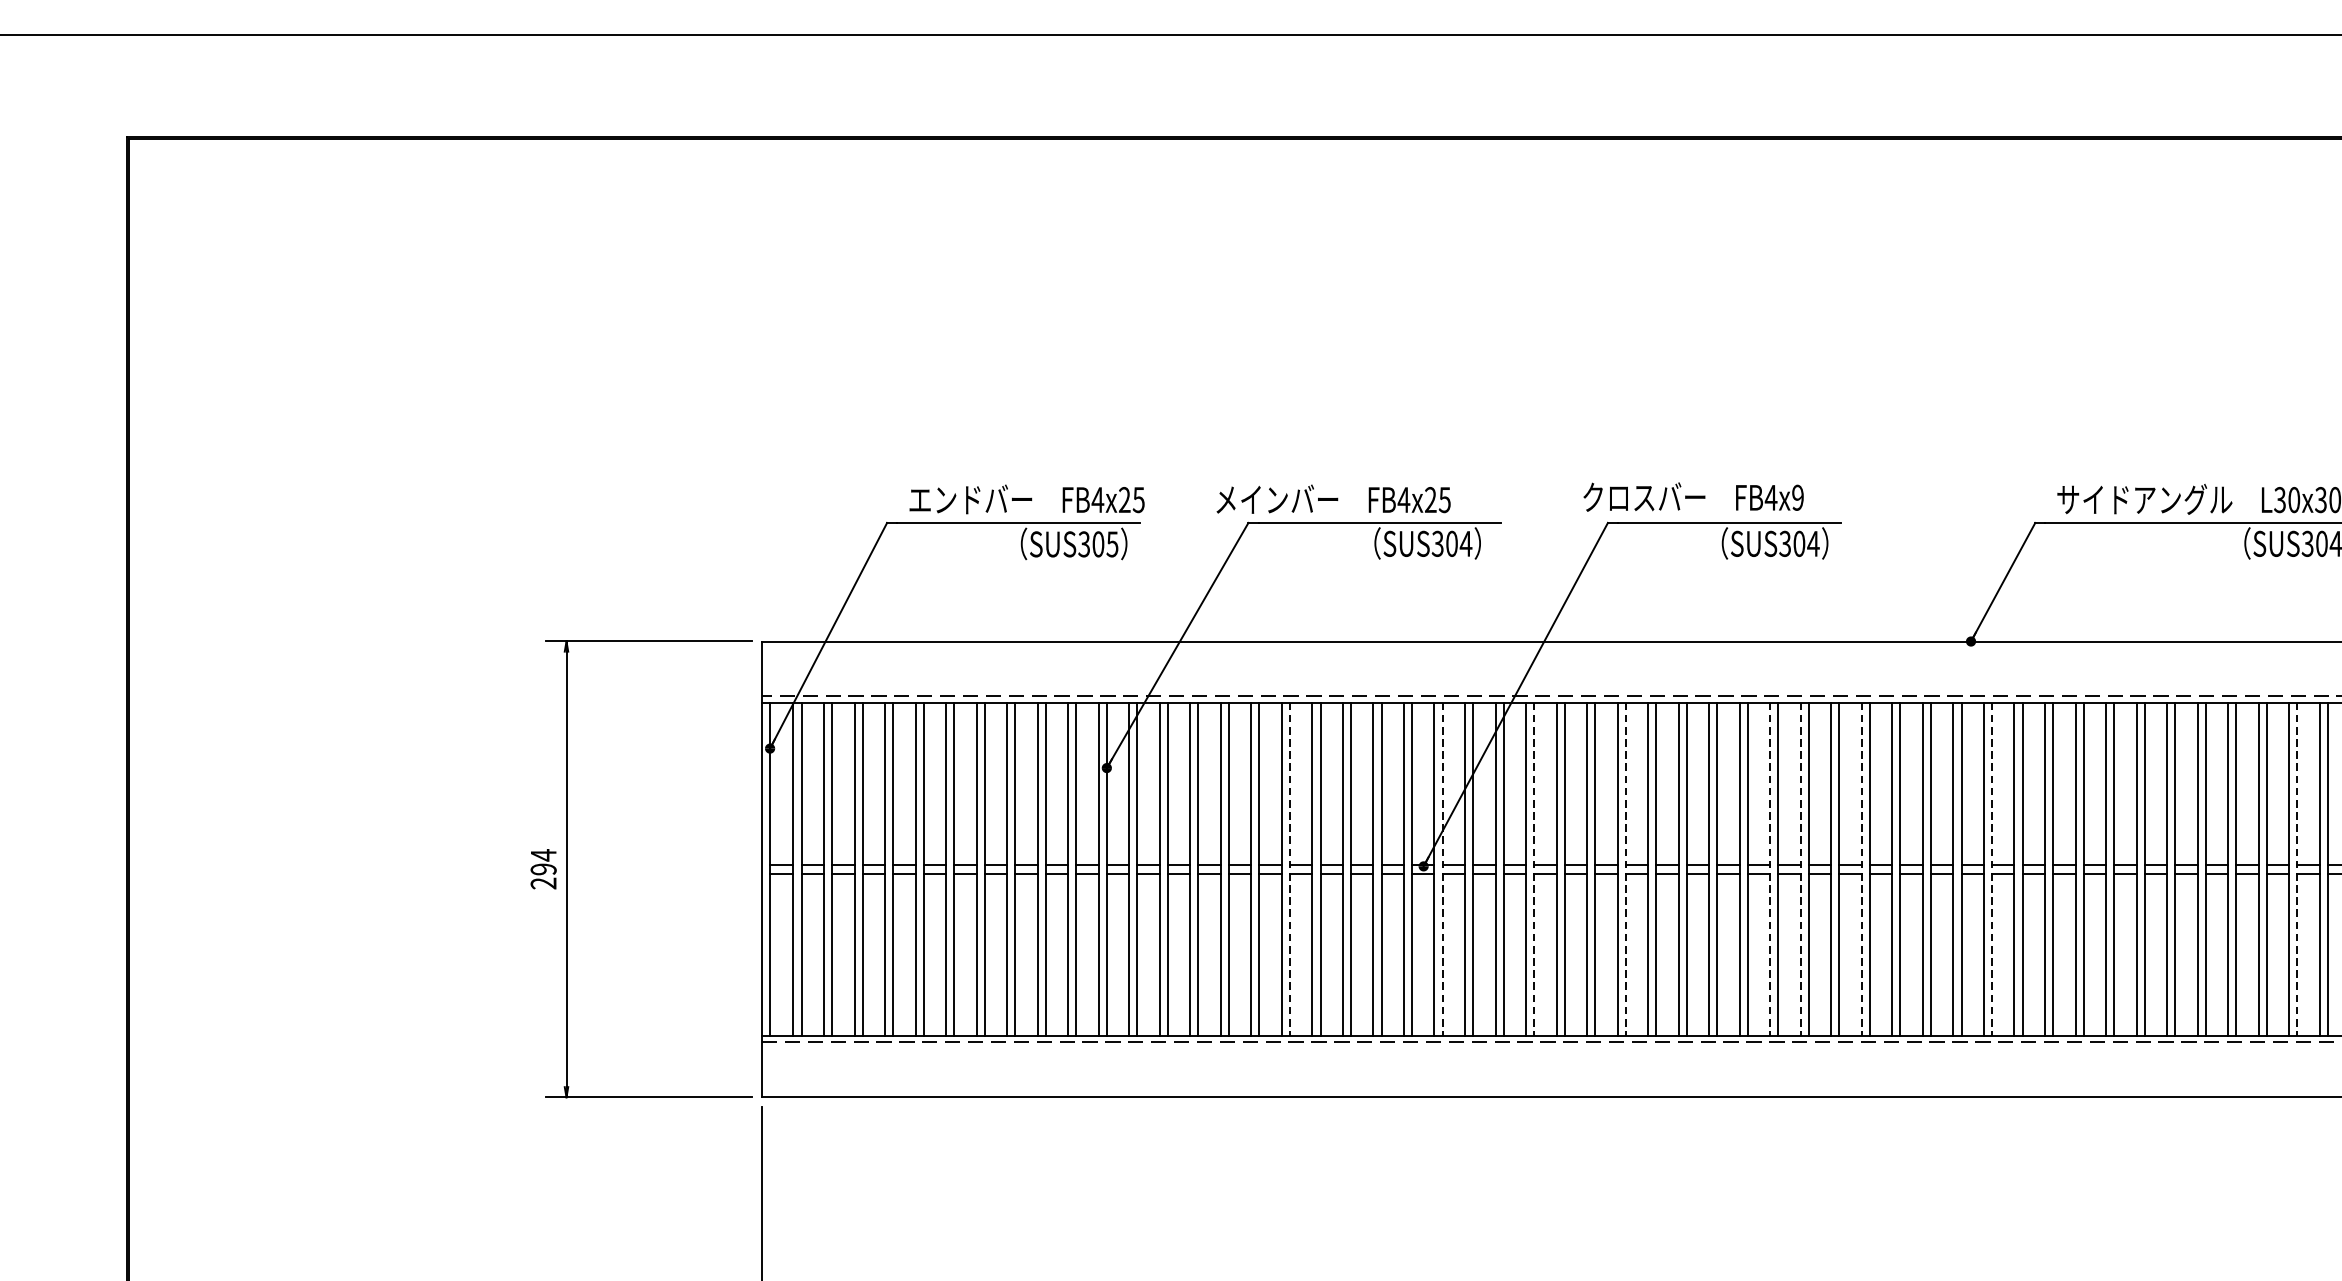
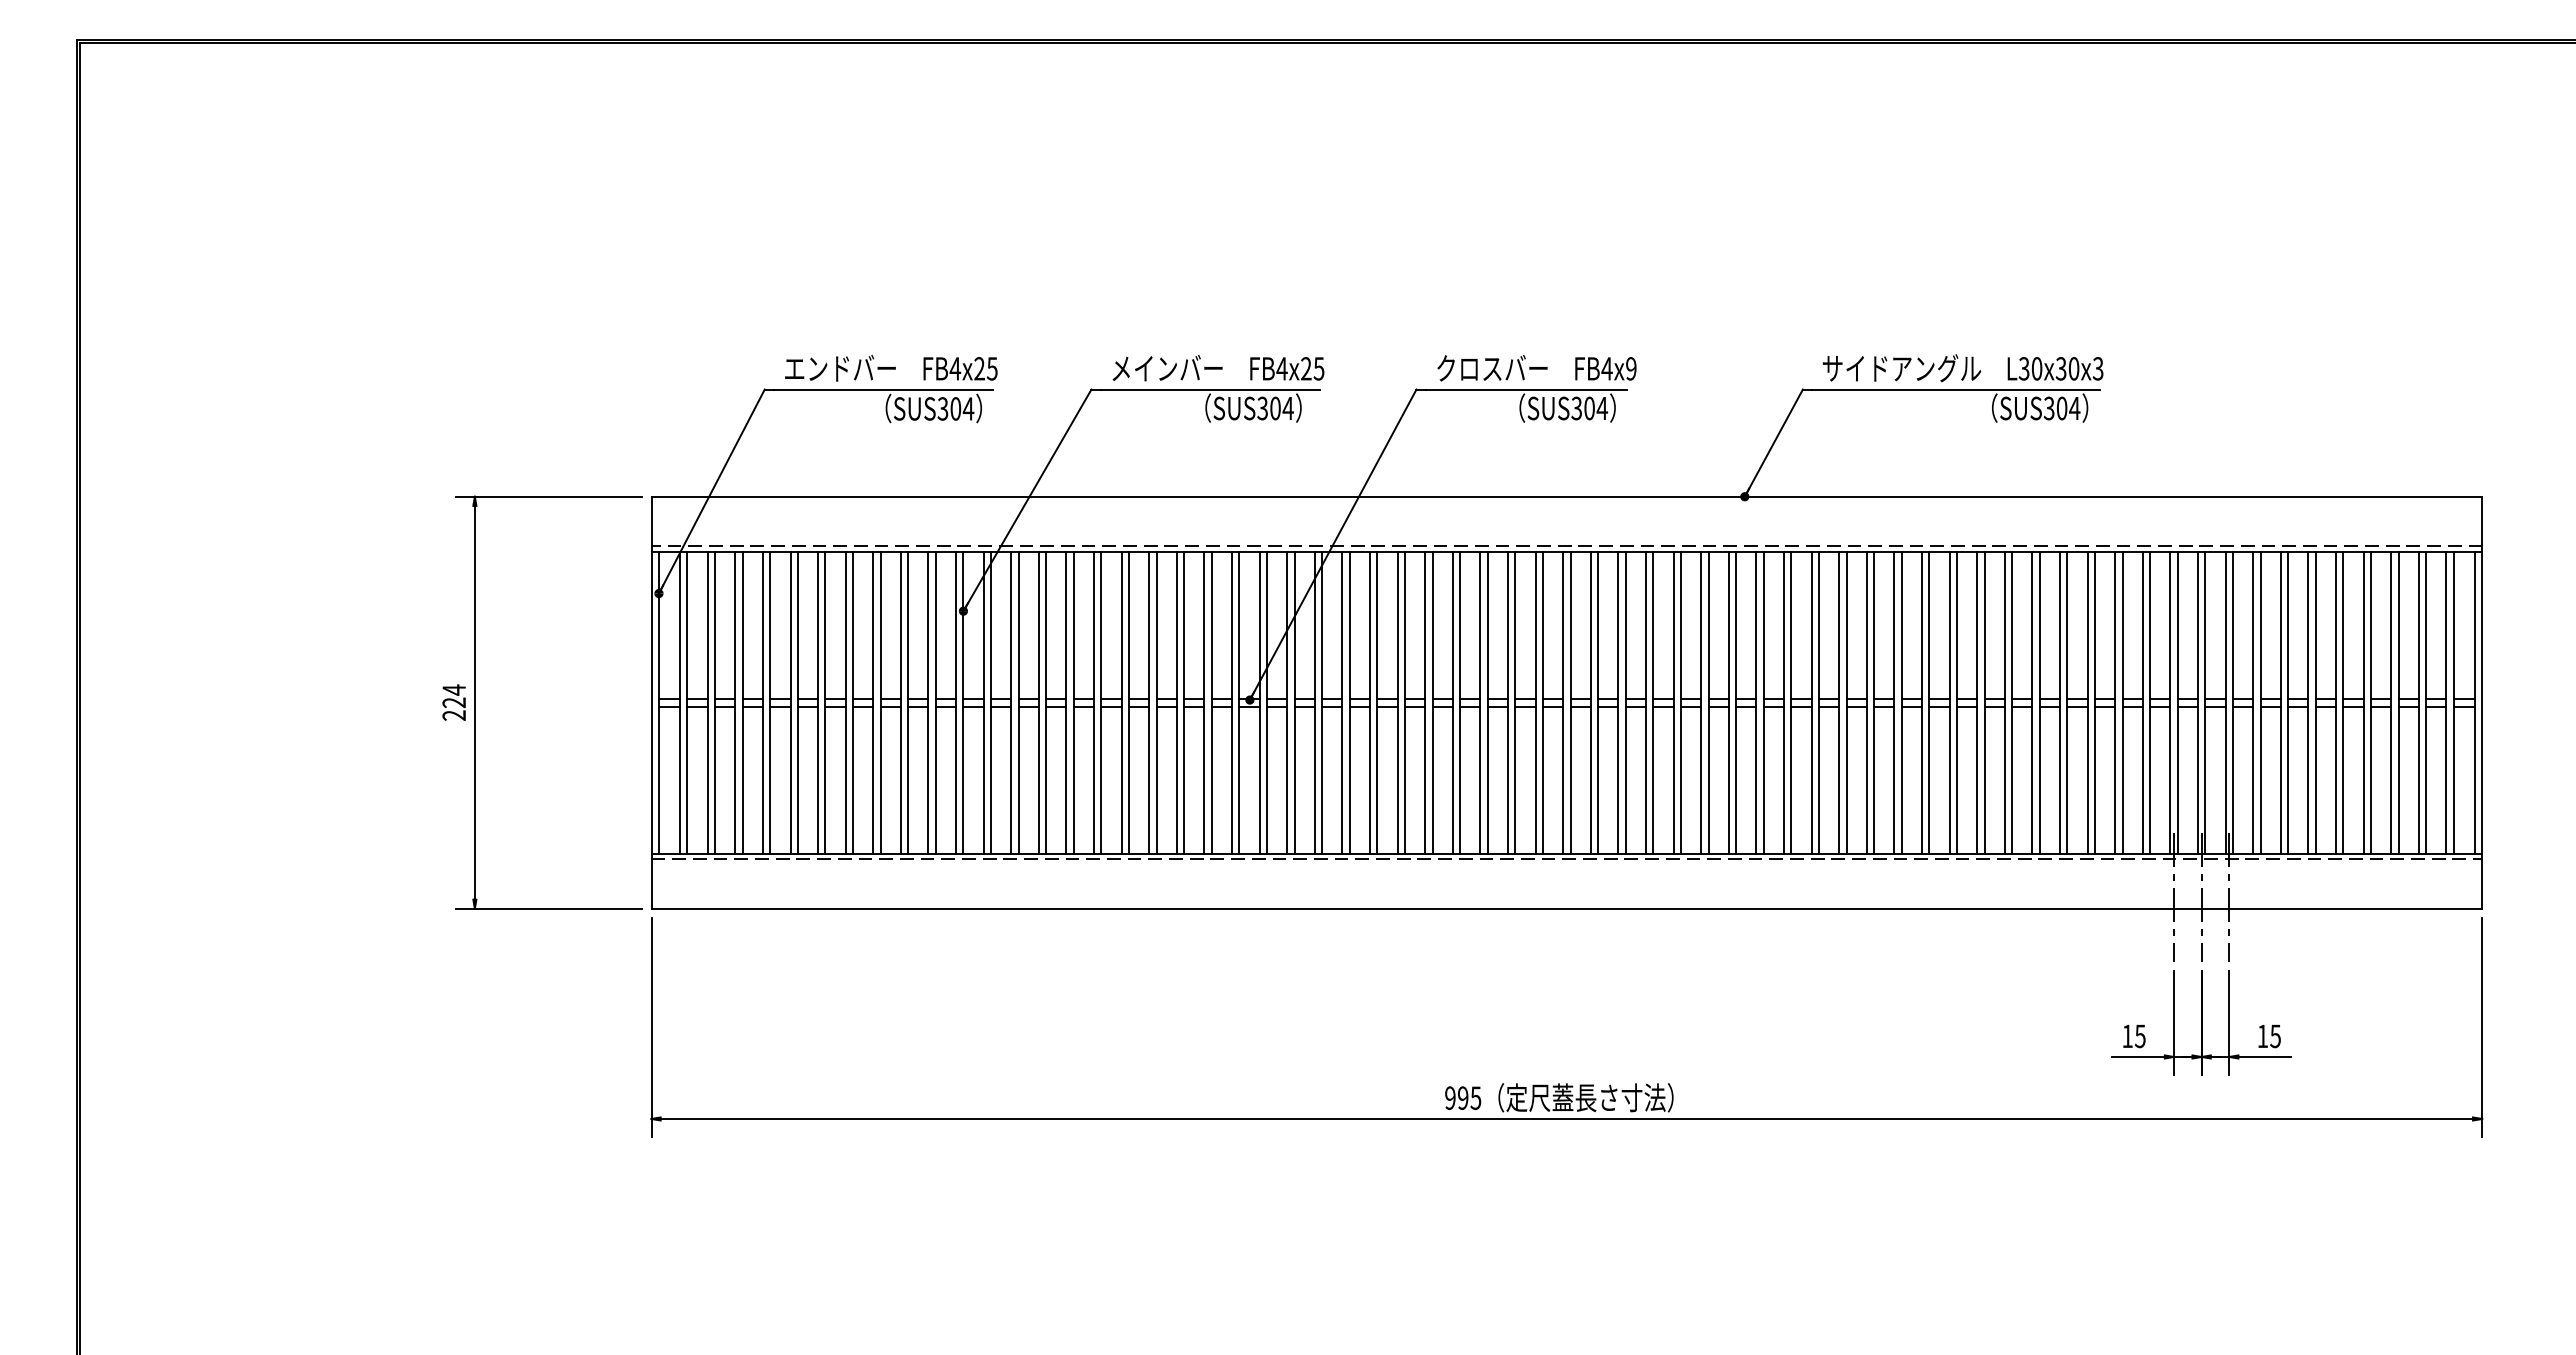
text: (1693, 497) -> (1536, 368), moved
text: (1333, 499) -> (1218, 368), moved
text: (1112, 543) -> (968, 408), SUS305 -> SUS304
text: (543, 869) -> (454, 702), 294 -> 224
line: (1290, 869) -> (1129, 702), dashed -> solid
line: (1443, 869) -> (1267, 702), dashed -> solid
line: (1533, 869) -> (1349, 702), dashed -> solid
line: (1625, 869) -> (1432, 702), dashed -> solid
line: (1770, 869) -> (1563, 702), dashed -> solid
line: (1800, 869) -> (1590, 702), dashed -> solid
line: (1862, 869) -> (1646, 702), dashed -> solid
line: (1991, 869) -> (1763, 702), dashed -> solid
line: (2296, 869) -> (2039, 702), dashed -> solid

